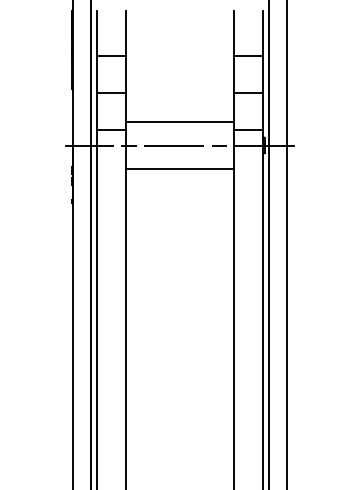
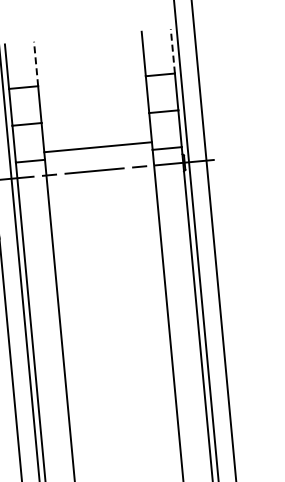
line: (125, 33) -> (35, 63), solid -> dashed
line: (263, 33) -> (173, 51), solid -> dashed
line: (179, 168) -> (101, 193), removed

